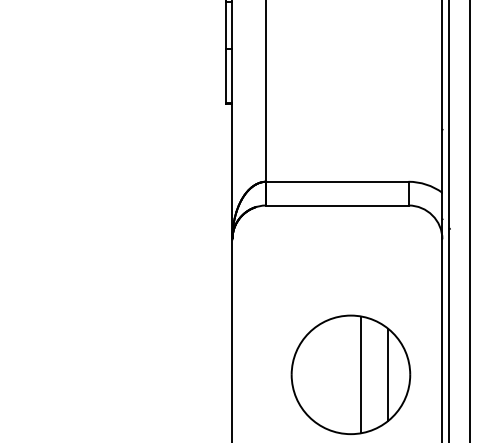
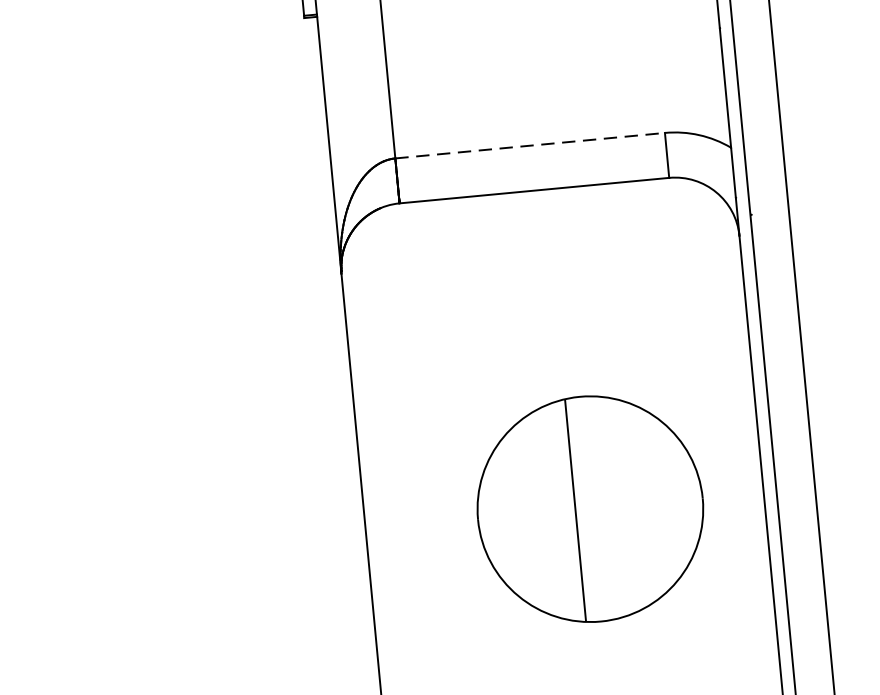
line: (337, 181) -> (530, 145), solid -> dashed
line: (361, 374) -> (576, 509), moved
line: (388, 374) -> (661, 501), removed

